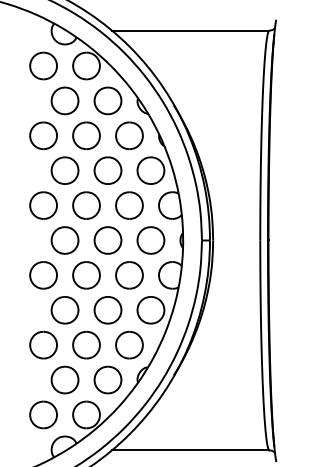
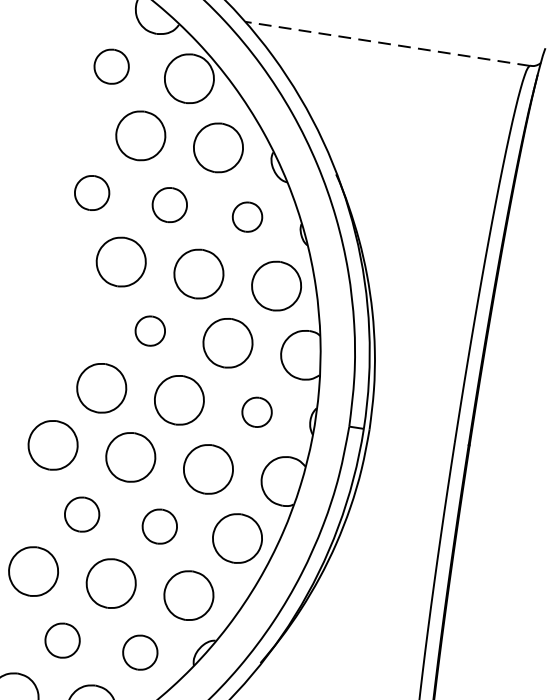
line: (190, 30) -> (387, 43), solid -> dashed
part: (43, 65) -> (111, 65), size x0.7
part: (43, 135) -> (92, 192), size x0.7
part: (86, 135) -> (169, 204), size x0.7
part: (129, 135) -> (247, 216), size x0.6
part: (43, 205) -> (72, 318), removed
part: (86, 205) -> (150, 331), size x0.6
part: (150, 240) -> (256, 412), size x0.6
part: (64, 310) -> (81, 514), size x0.7
part: (107, 310) -> (158, 526), size x0.7
part: (64, 379) -> (61, 639), size x0.7
part: (107, 379) -> (139, 651), size x0.7

